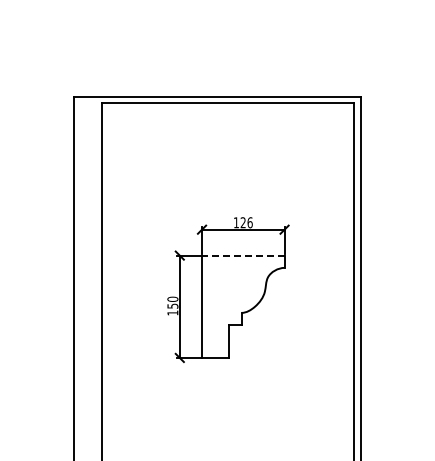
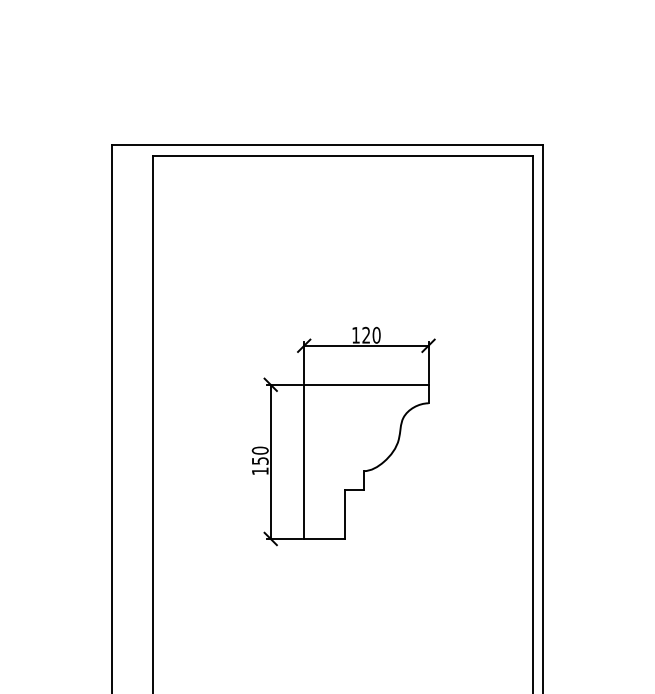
text: (249, 222) -> (375, 334), 126 -> 120
line: (242, 255) -> (365, 384), dashed -> solid

